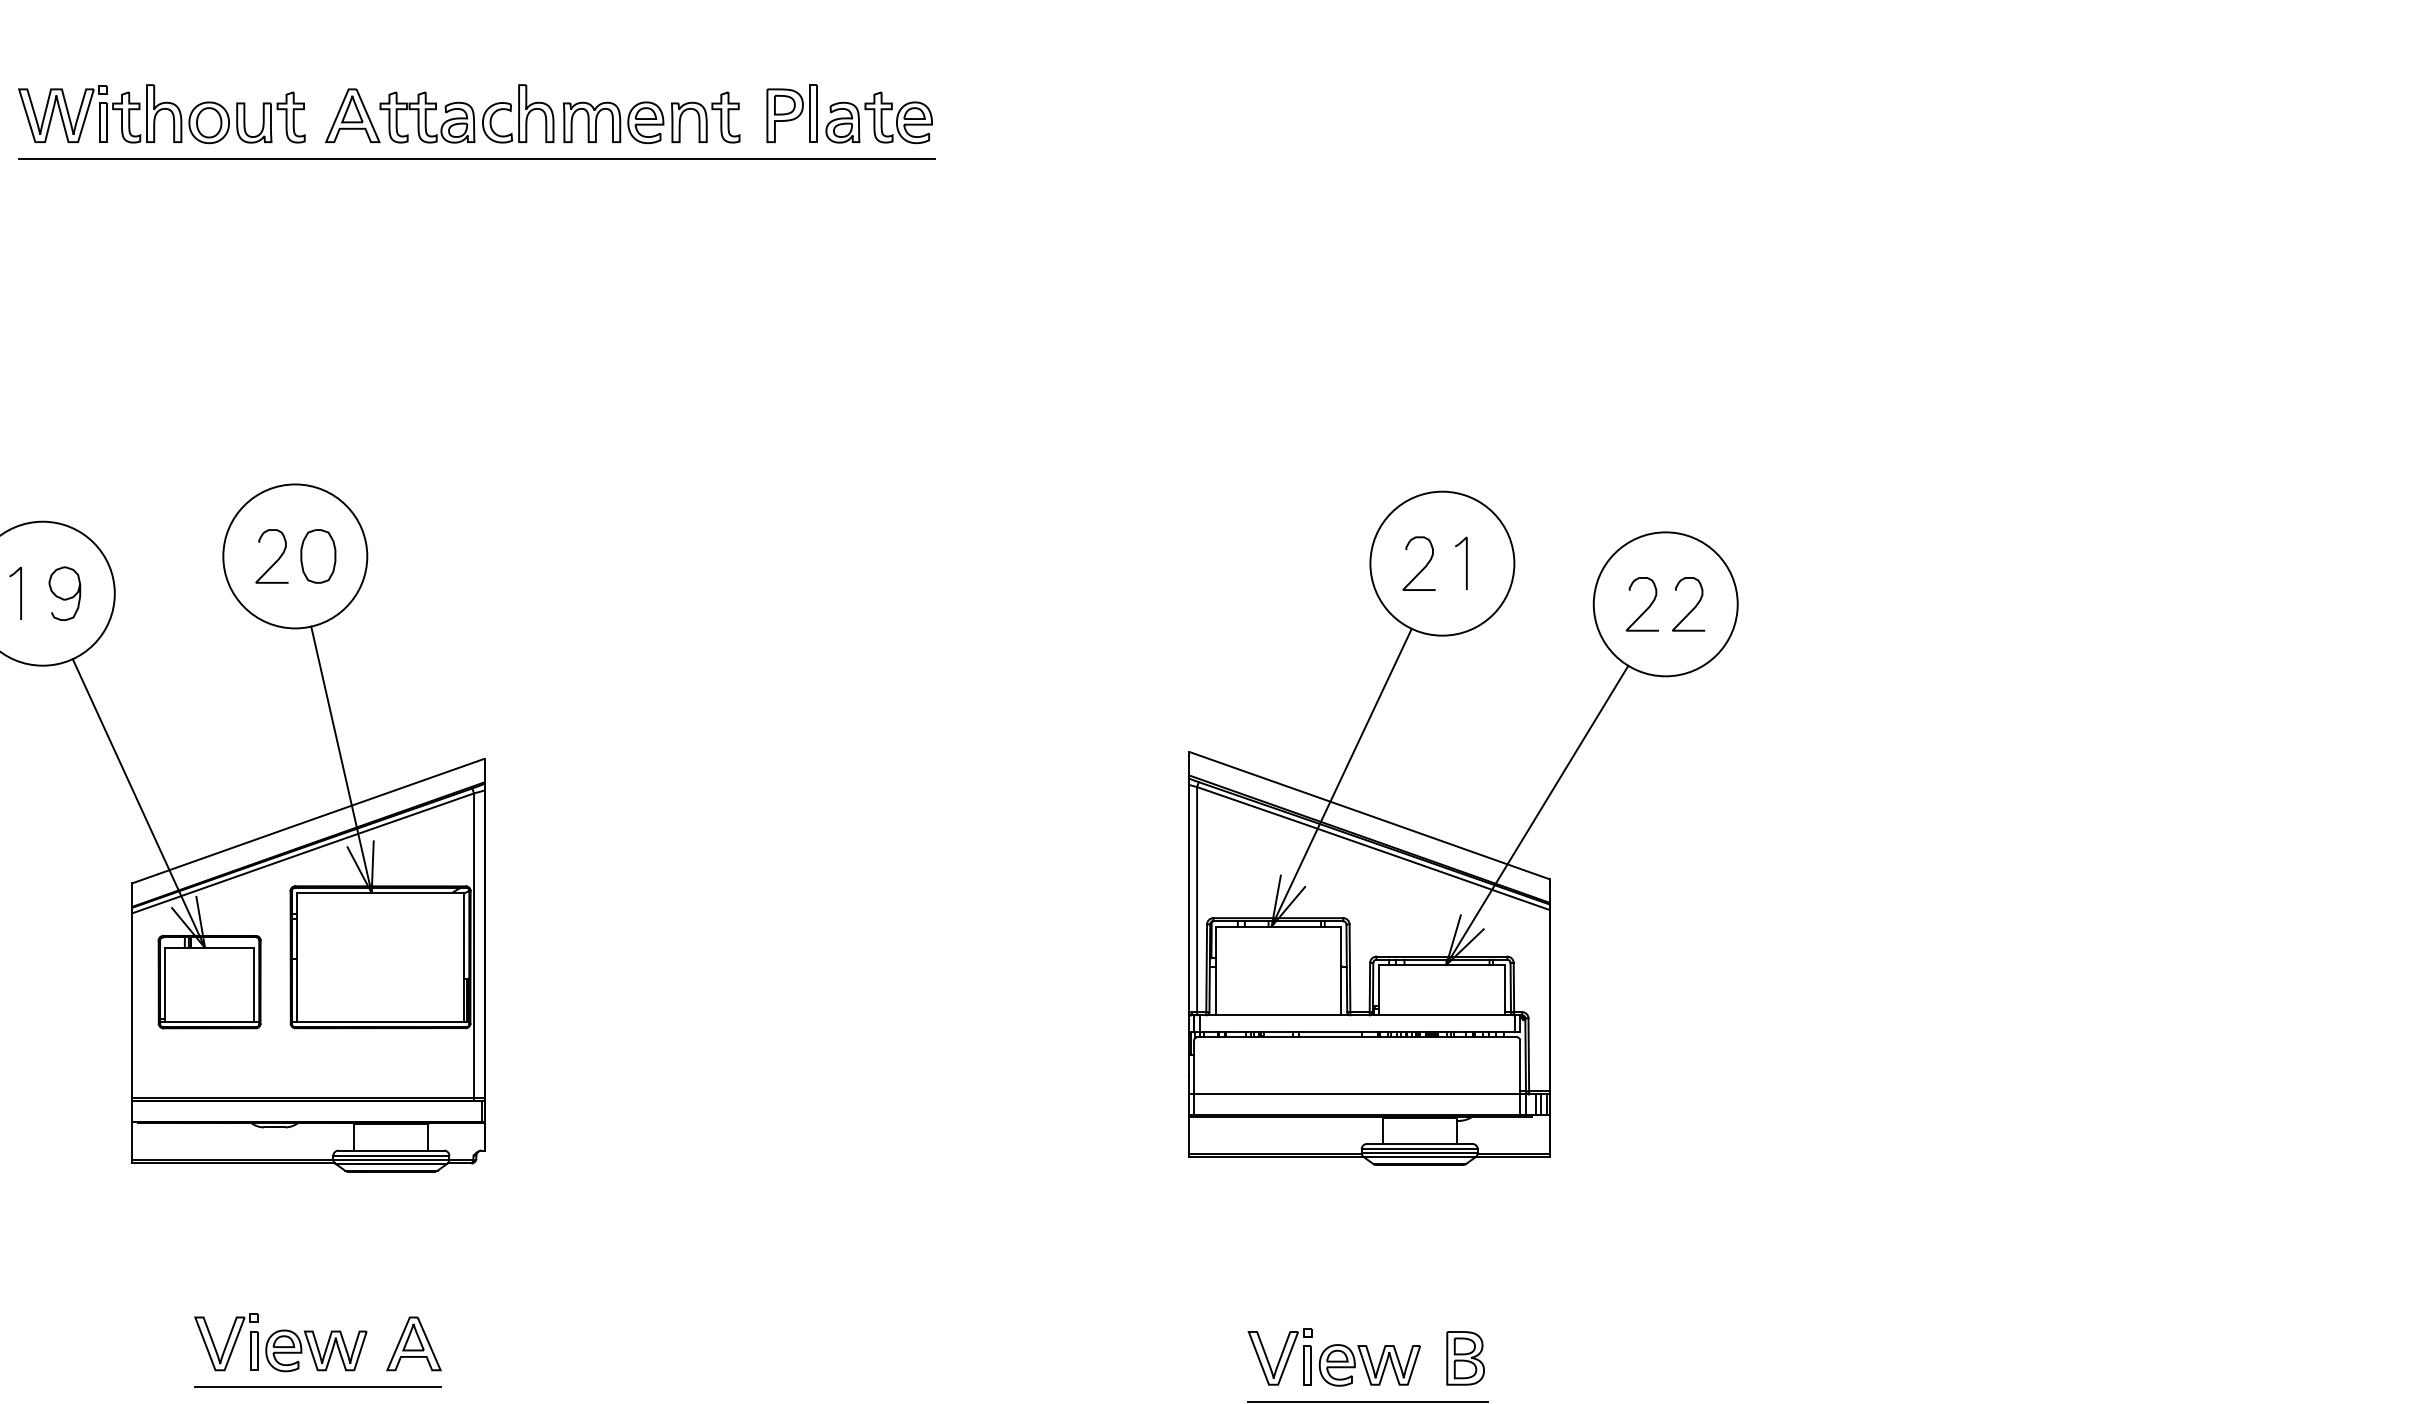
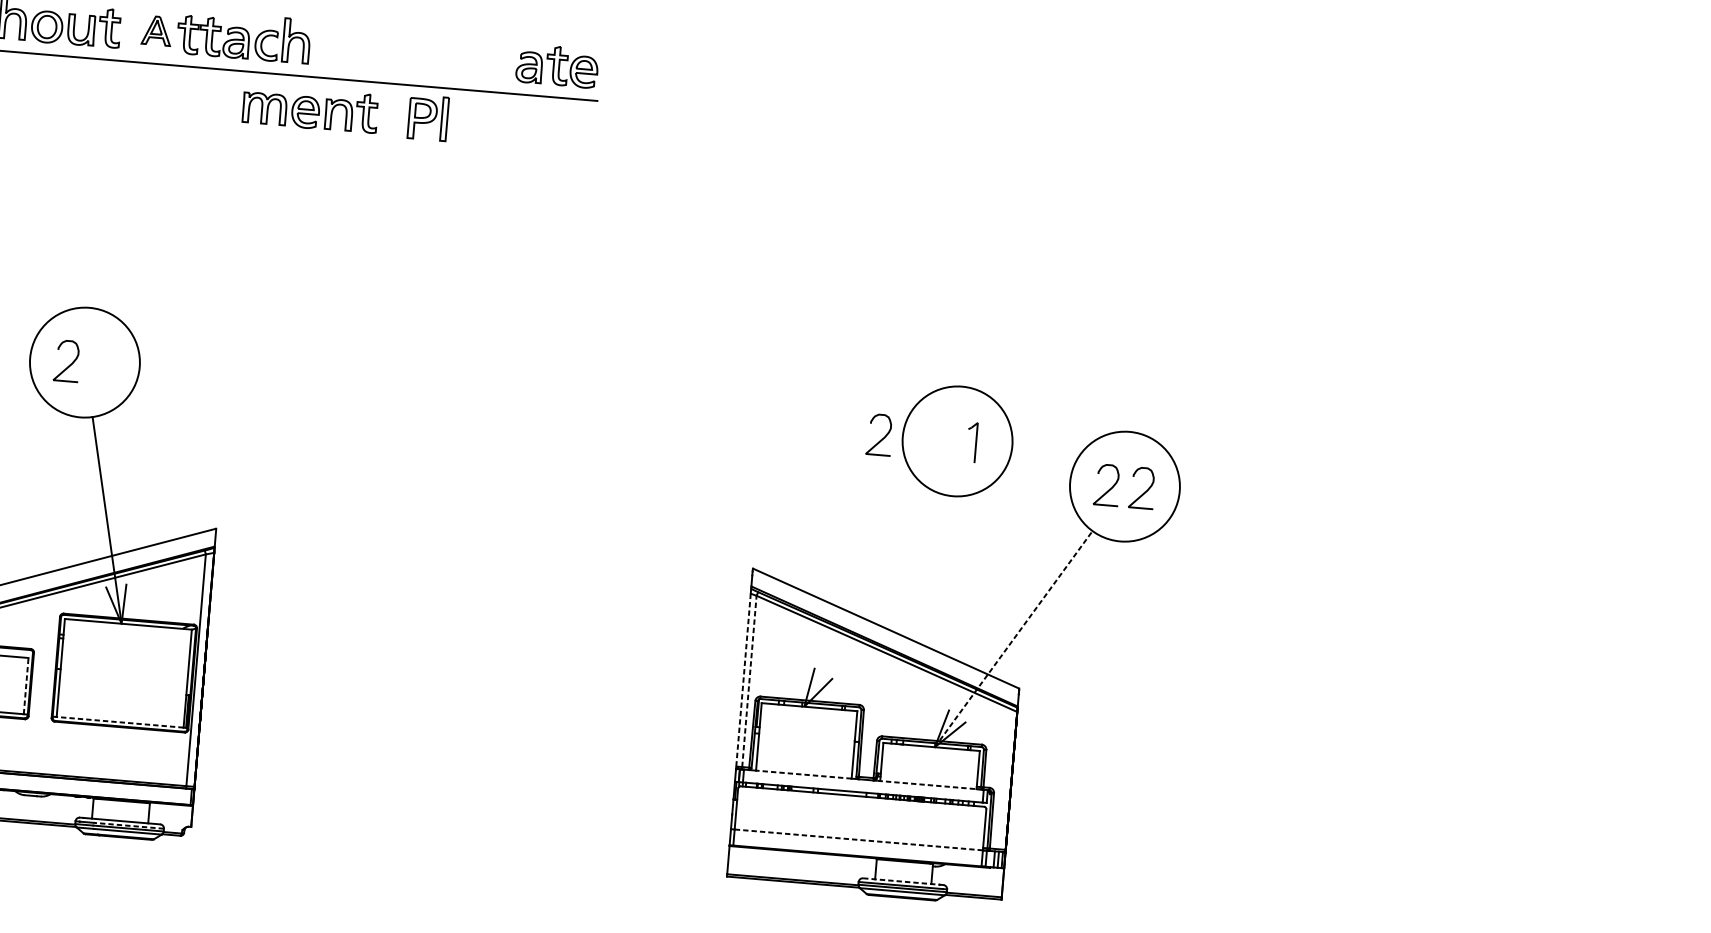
part: (791, 113) -> (427, 117), moved
part: (352, 115) -> (156, 30), size x0.7
part: (651, 117) -> (310, 108), moved
part: (318, 556) -> (102, 364), removed
curve: (1423, 567) -> (882, 438), moved
line: (1341, 777) -> (867, 597), removed
line: (1537, 815) -> (1013, 639), solid -> dashed
line: (1189, 898) -> (743, 680), solid -> dashed
line: (1197, 899) -> (749, 681), solid -> dashed
line: (254, 984) -> (26, 685), solid -> dashed
line: (1278, 1015) -> (803, 774), solid -> dashed
line: (1441, 1015) -> (928, 785), solid -> dashed
line: (380, 1021) -> (120, 722), solid -> dashed
line: (1356, 1094) -> (858, 839), solid -> dashed
line: (1417, 1143) -> (901, 881), solid -> dashed
line: (402, 1155) -> (128, 825), solid -> dashed

